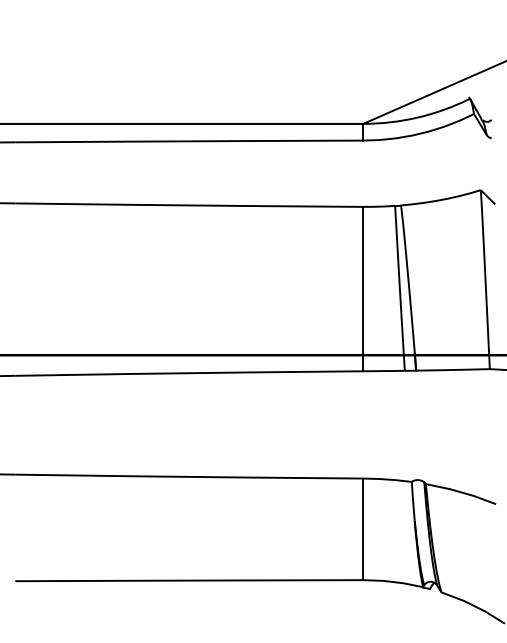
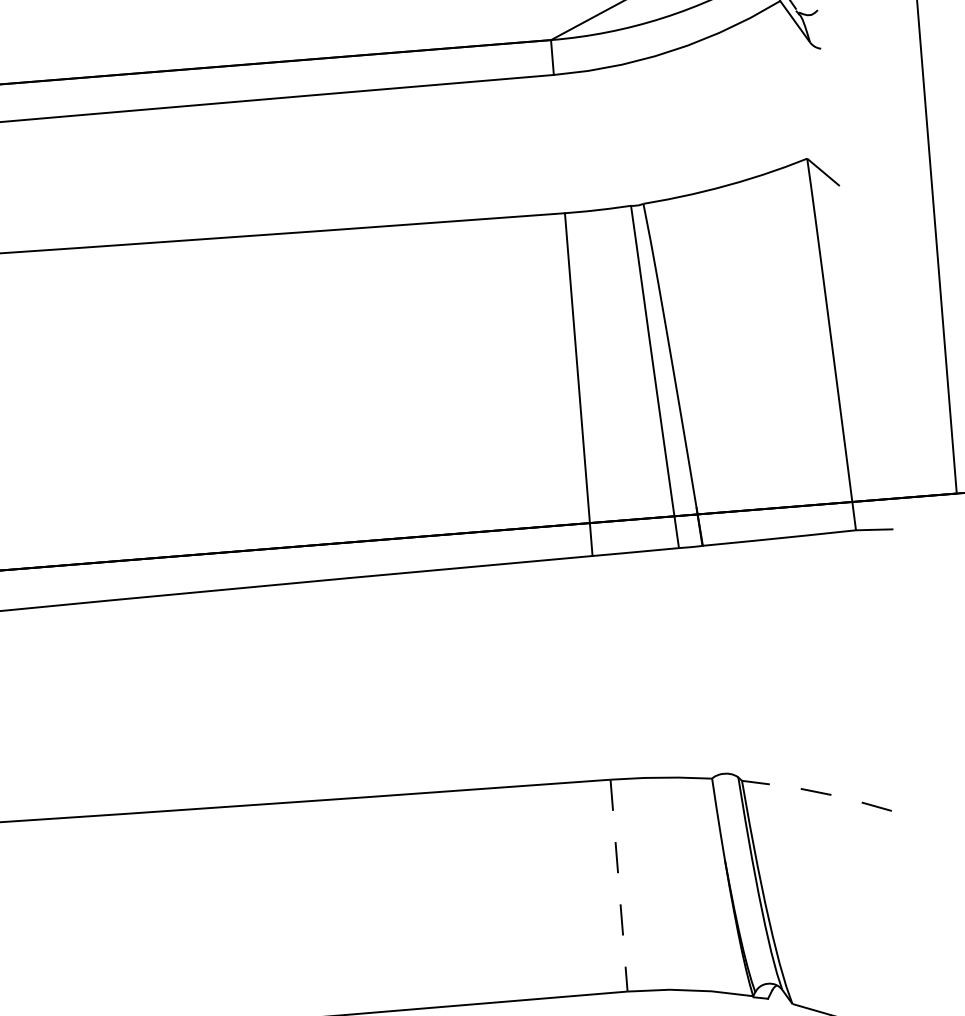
line: (460, 492) -> (815, 792), solid -> dashed
line: (363, 529) -> (619, 885), solid -> dashed

